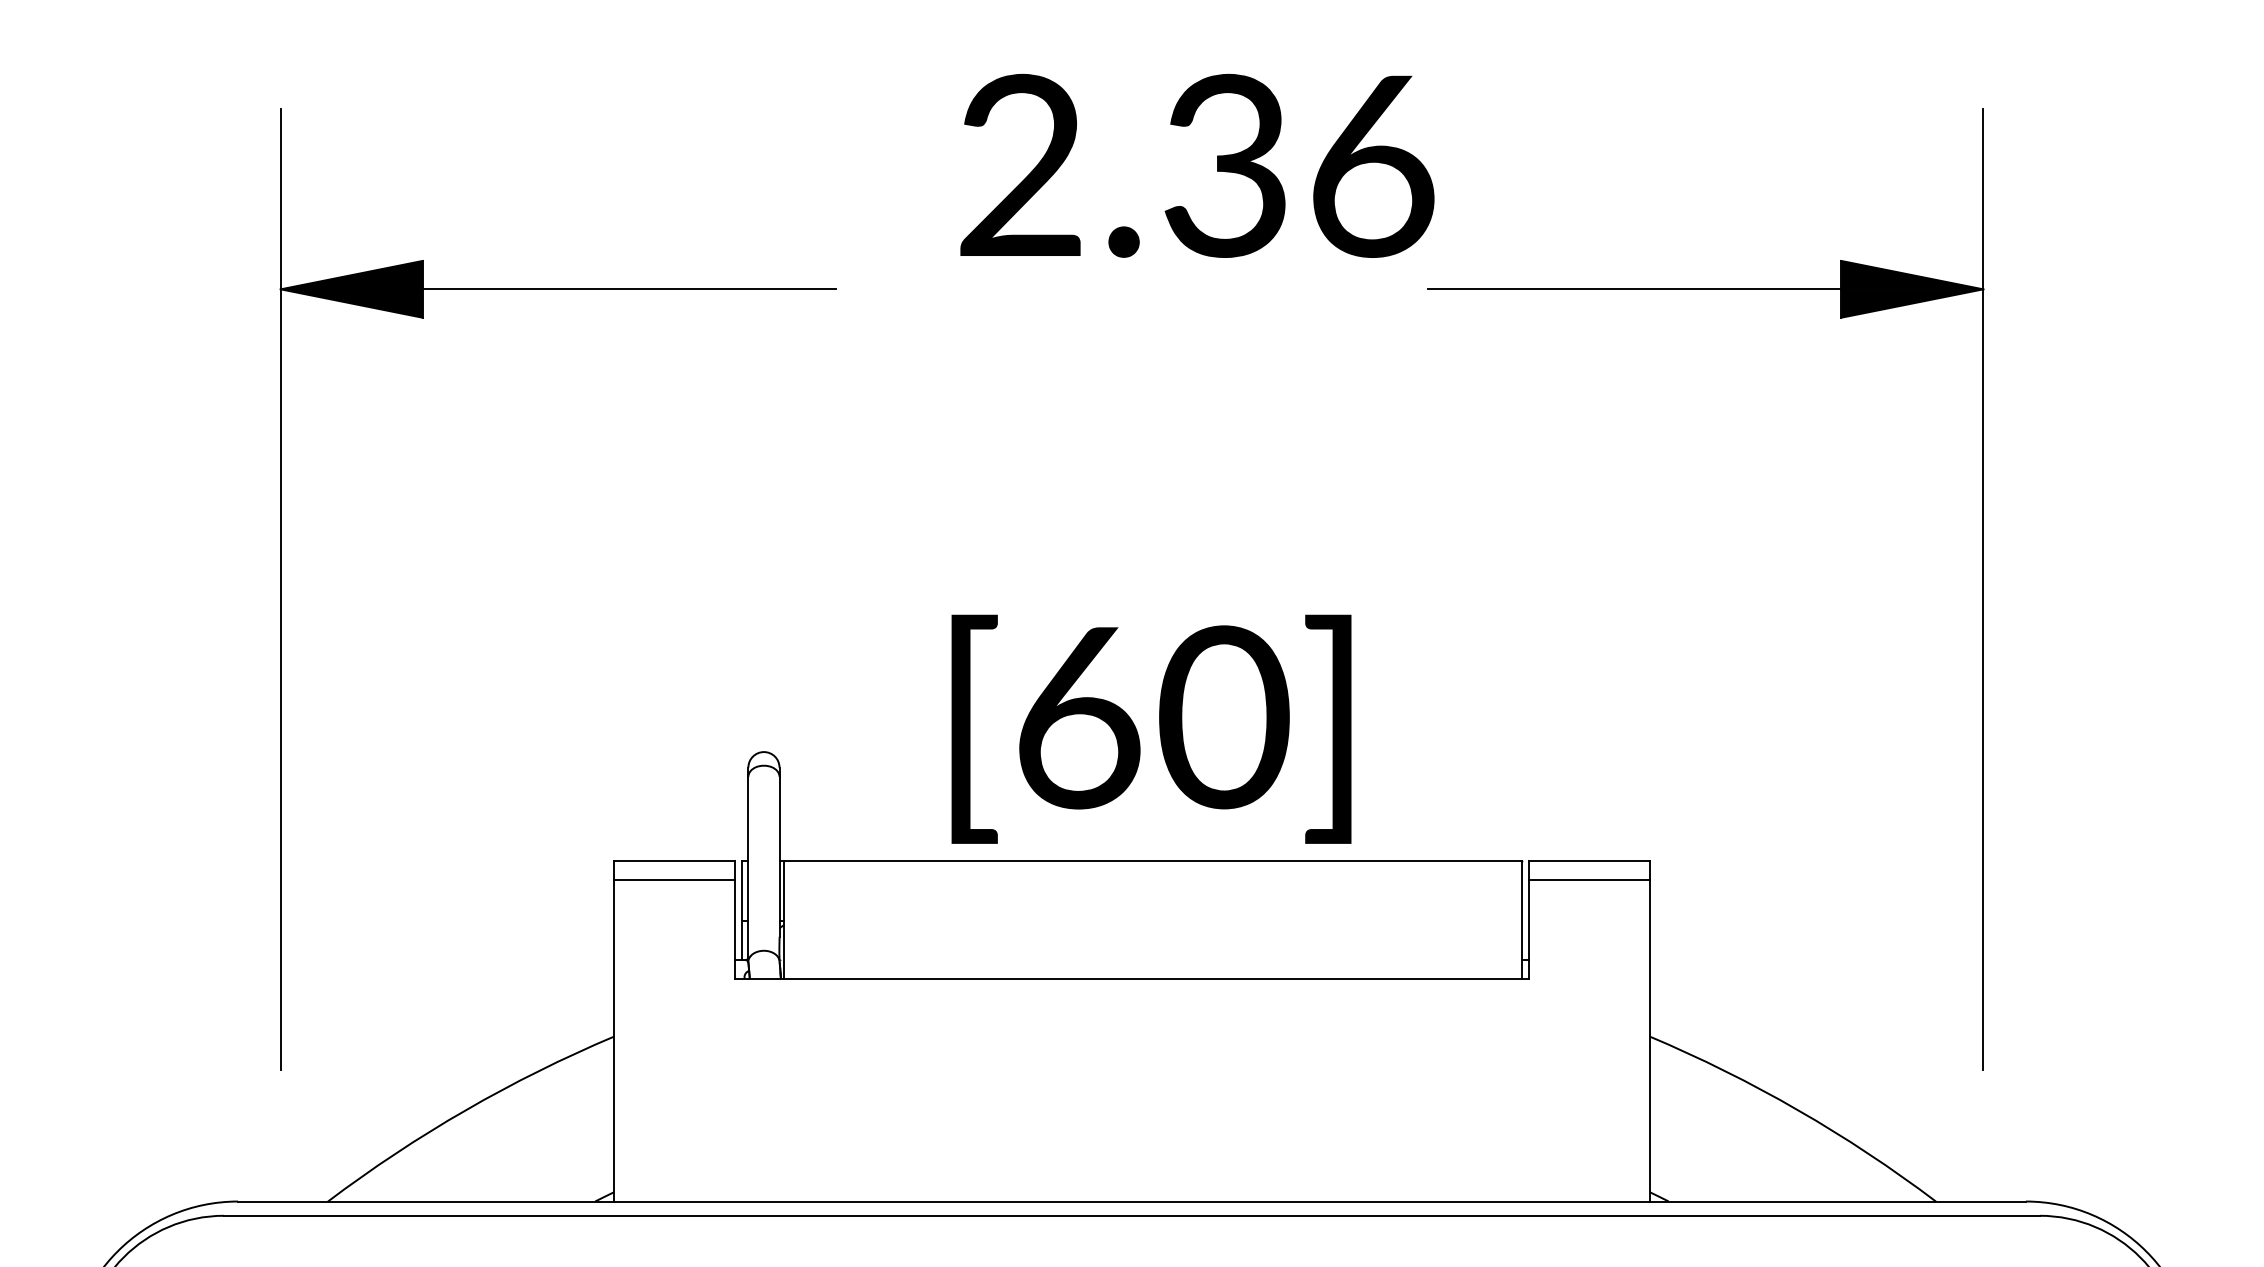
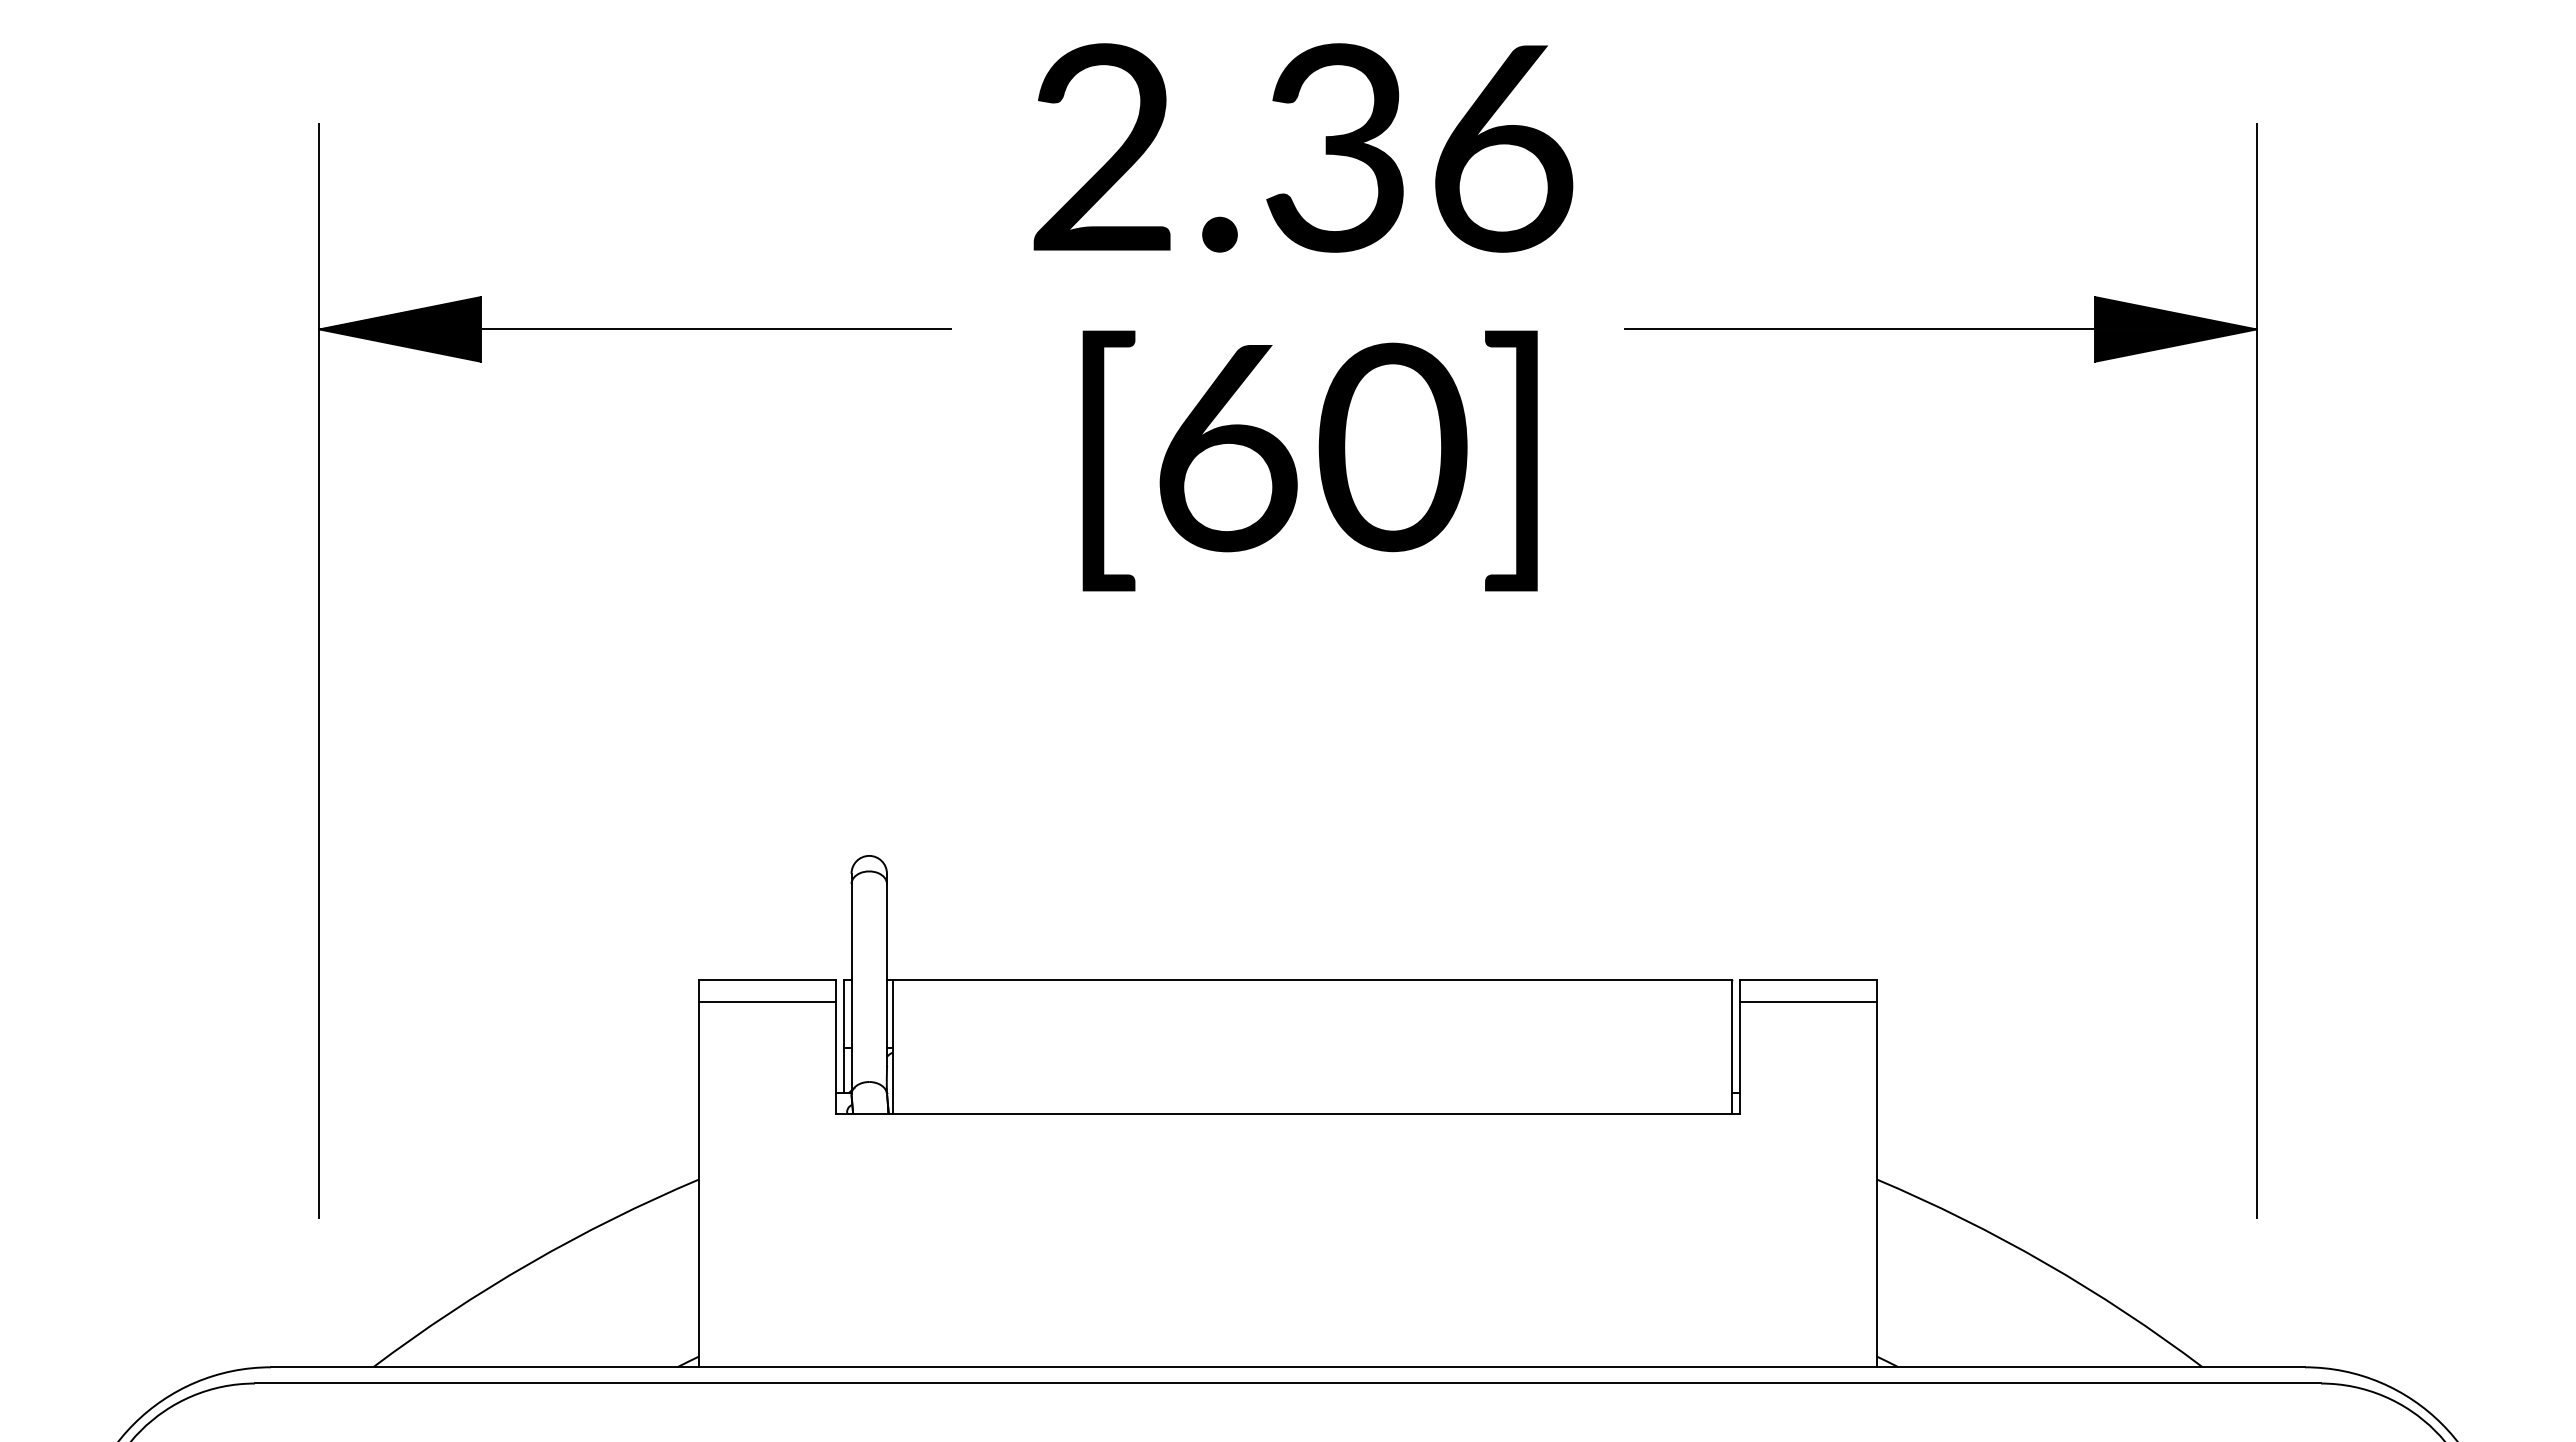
text: (1197, 165) -> (1303, 147), moved
text: (1150, 728) -> (1309, 460), moved

